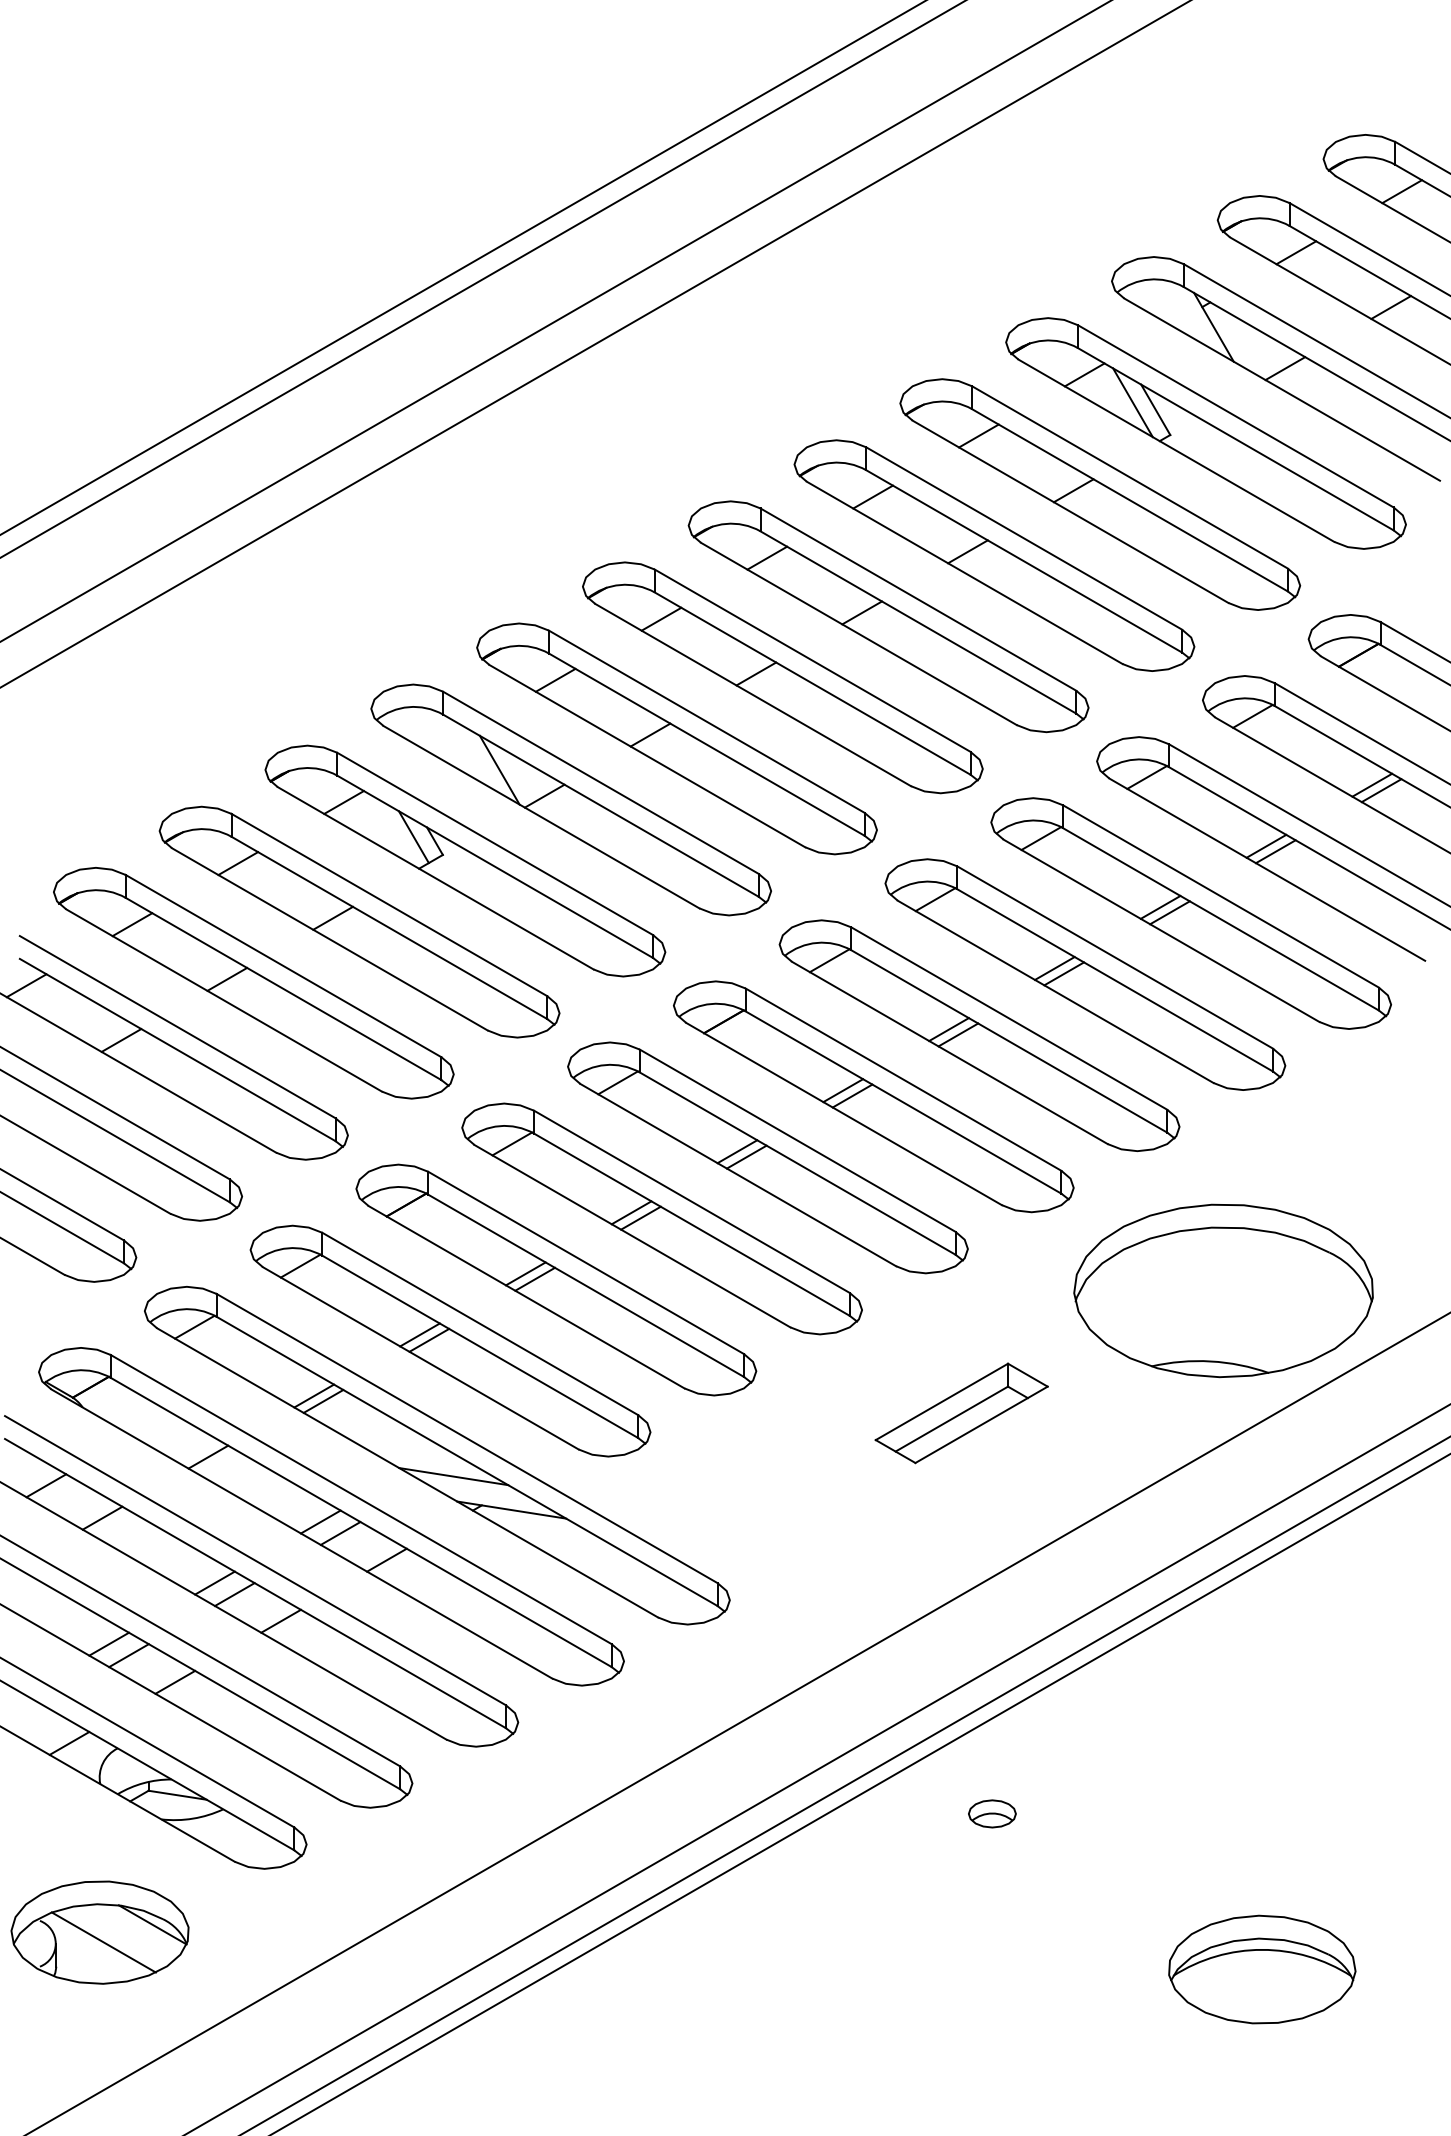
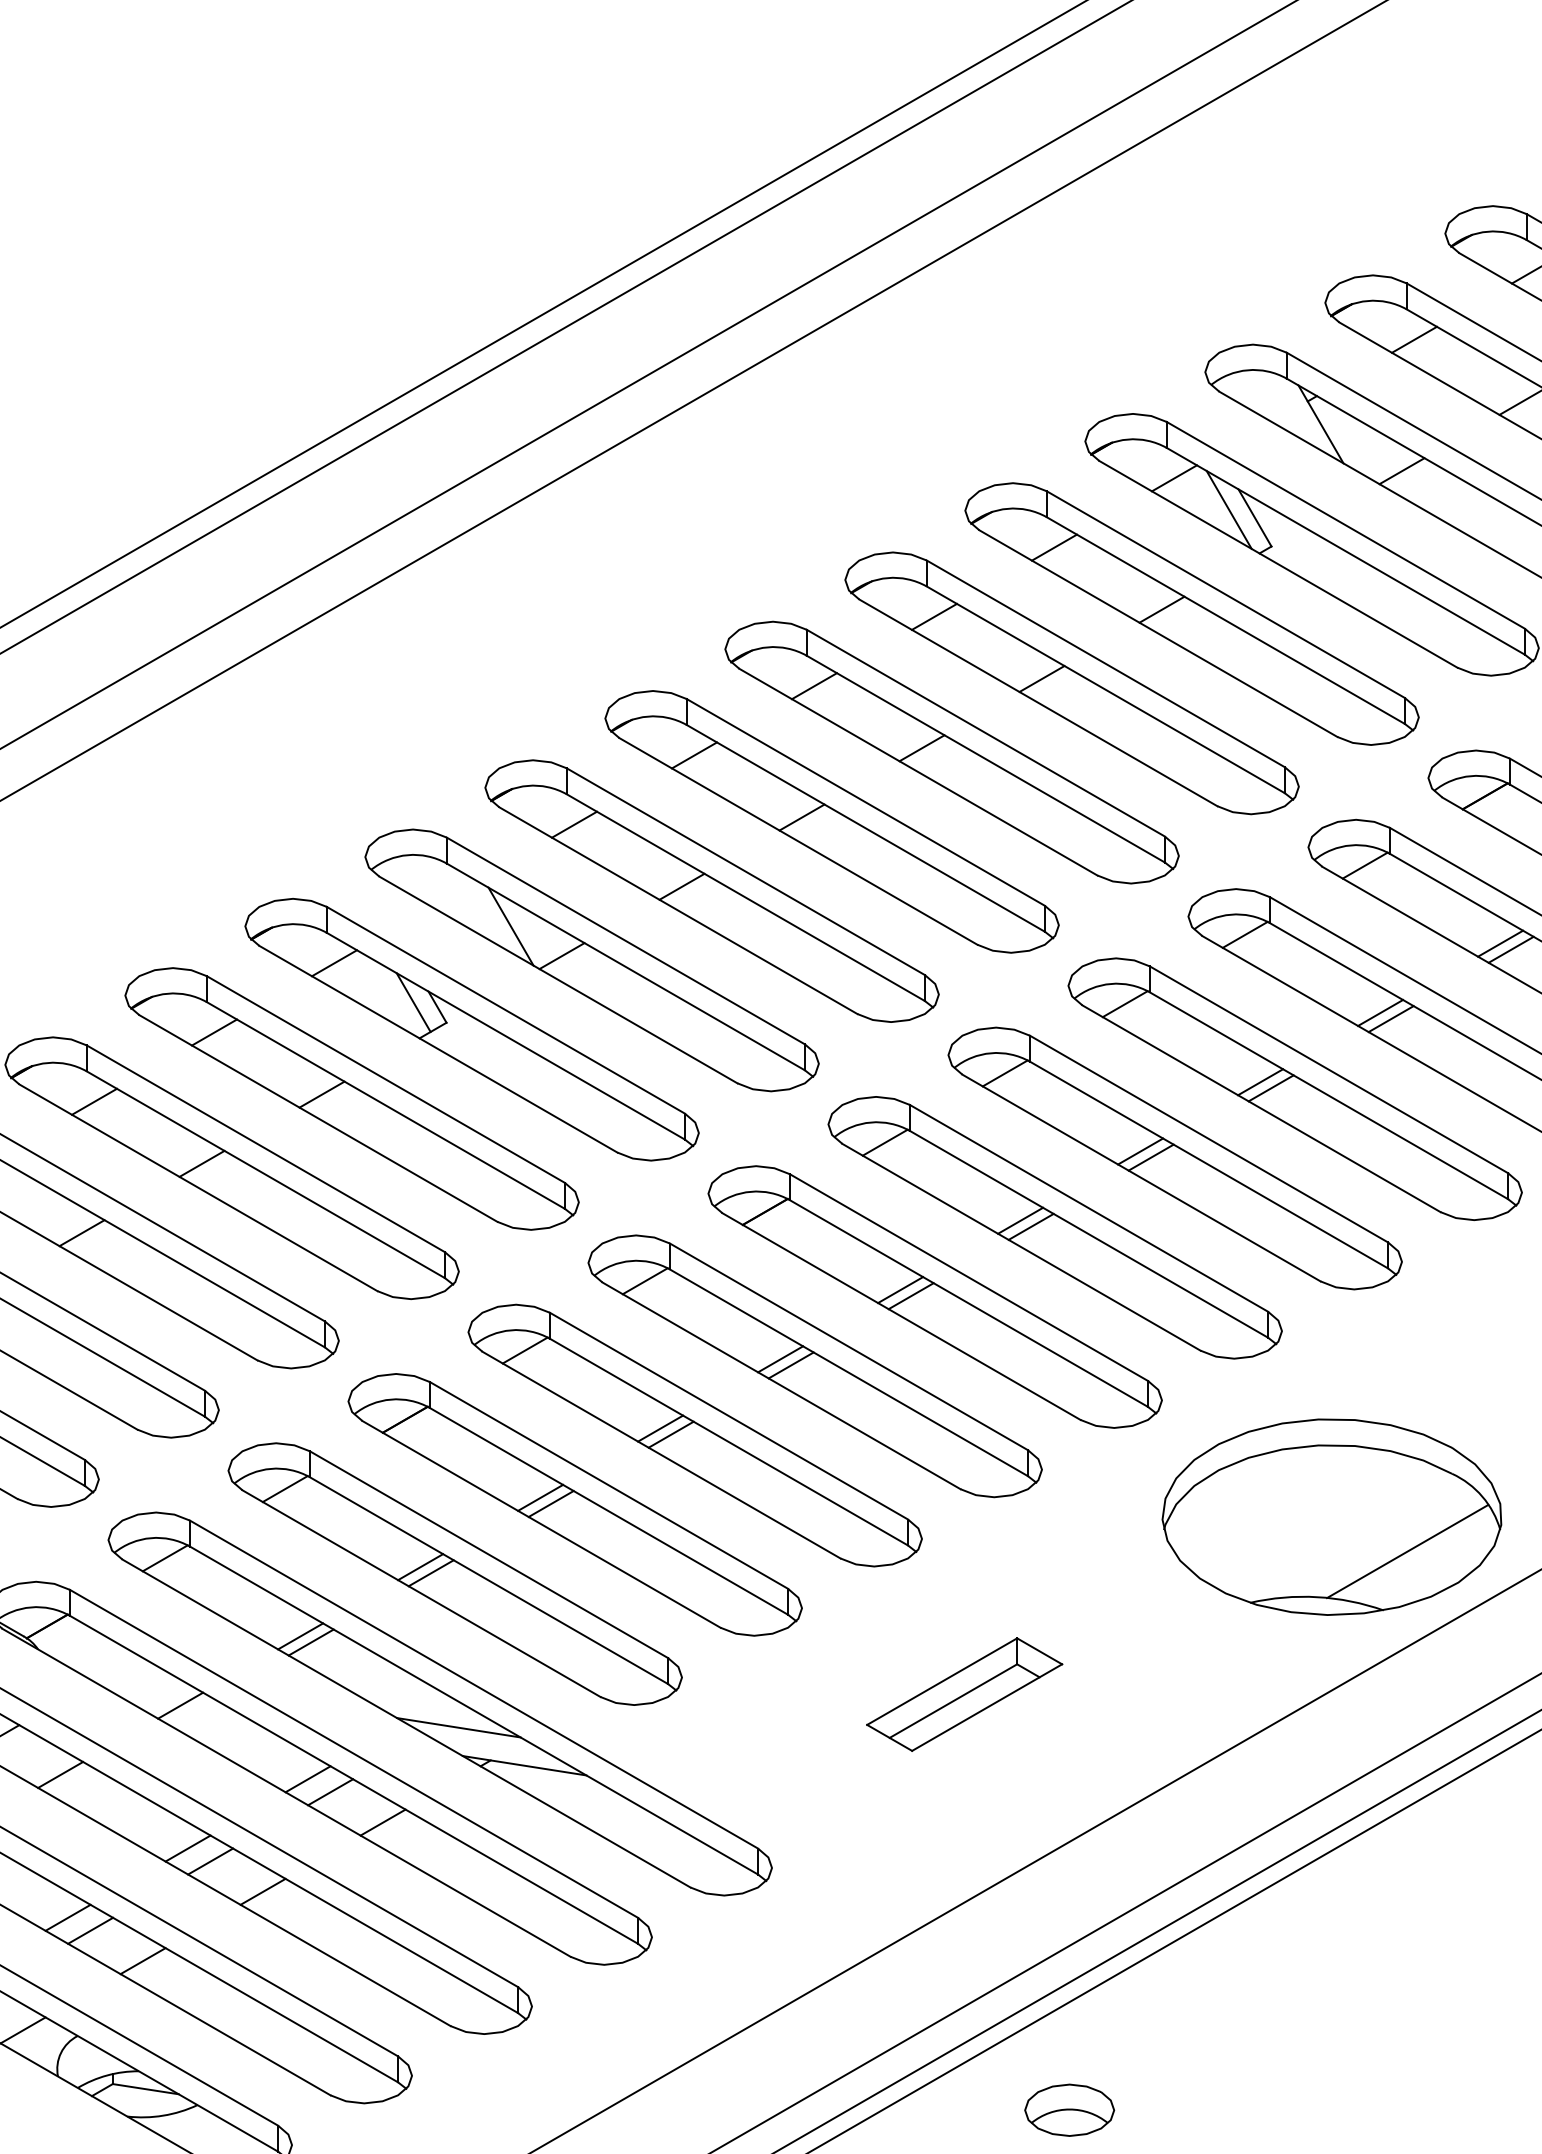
line: (1290, 1321) -> (1407, 1551), added
part: (961, 1413) -> (964, 1694), moved
part: (992, 1813) -> (1069, 2109), size x1.67

